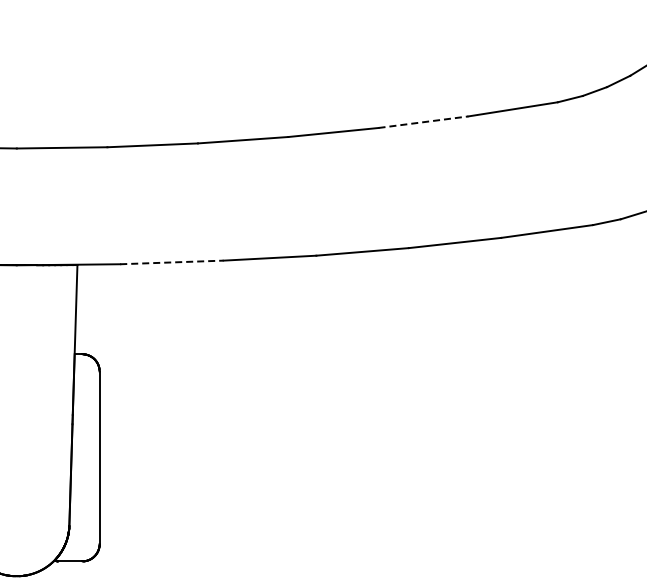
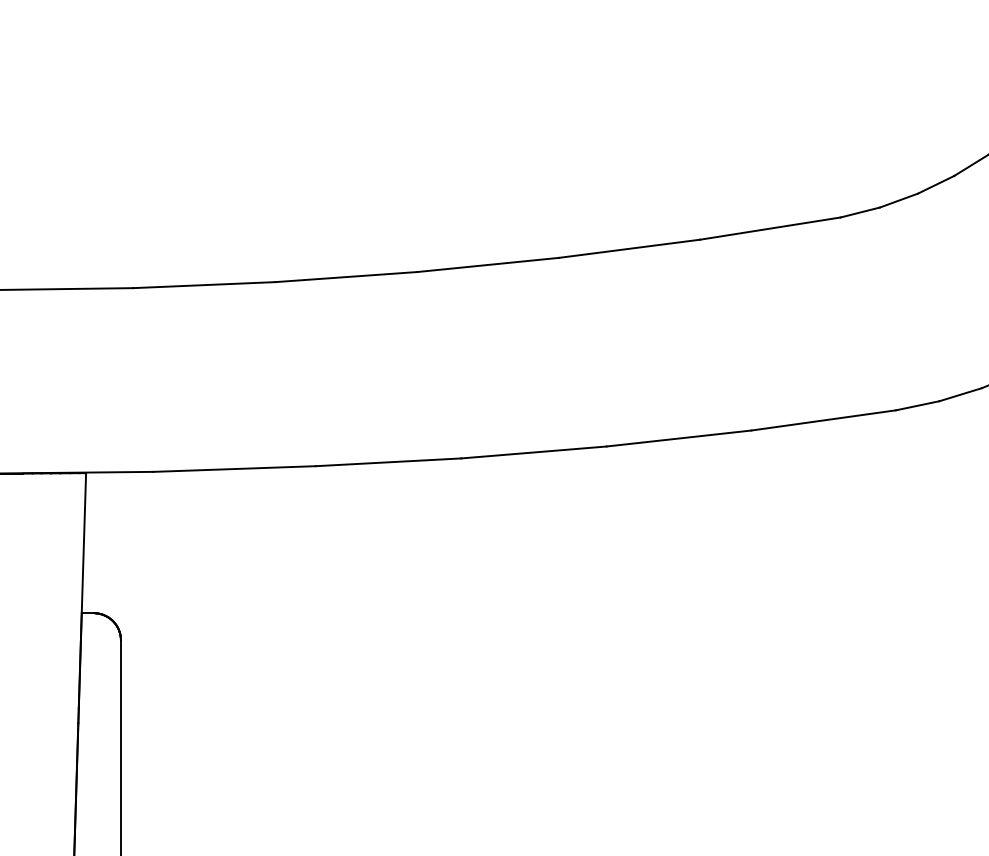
line: (423, 122) -> (629, 249), dashed -> solid
line: (171, 262) -> (233, 469), dashed -> solid

